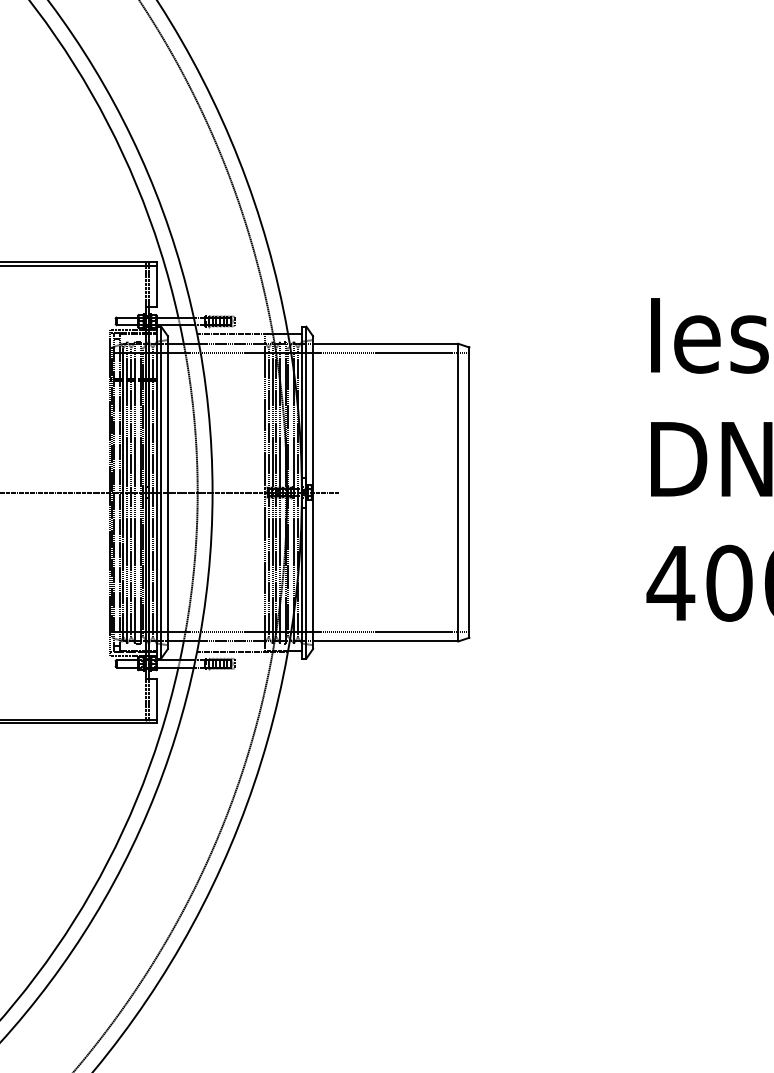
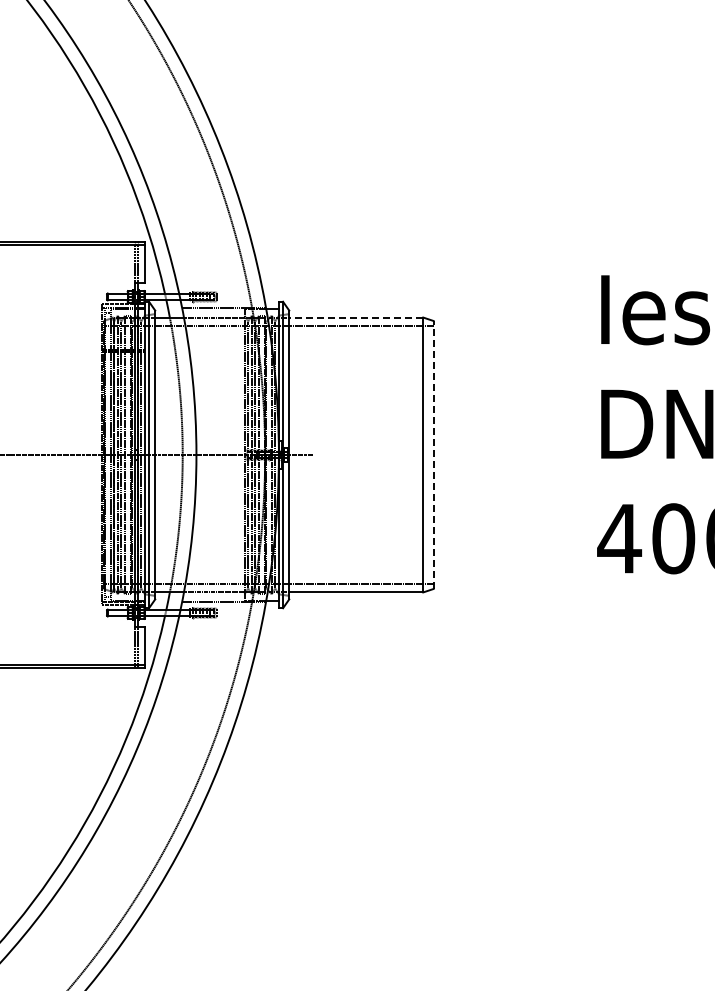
line: (384, 343) -> (355, 317), solid -> dashed
line: (469, 492) -> (433, 454), solid -> dashed

